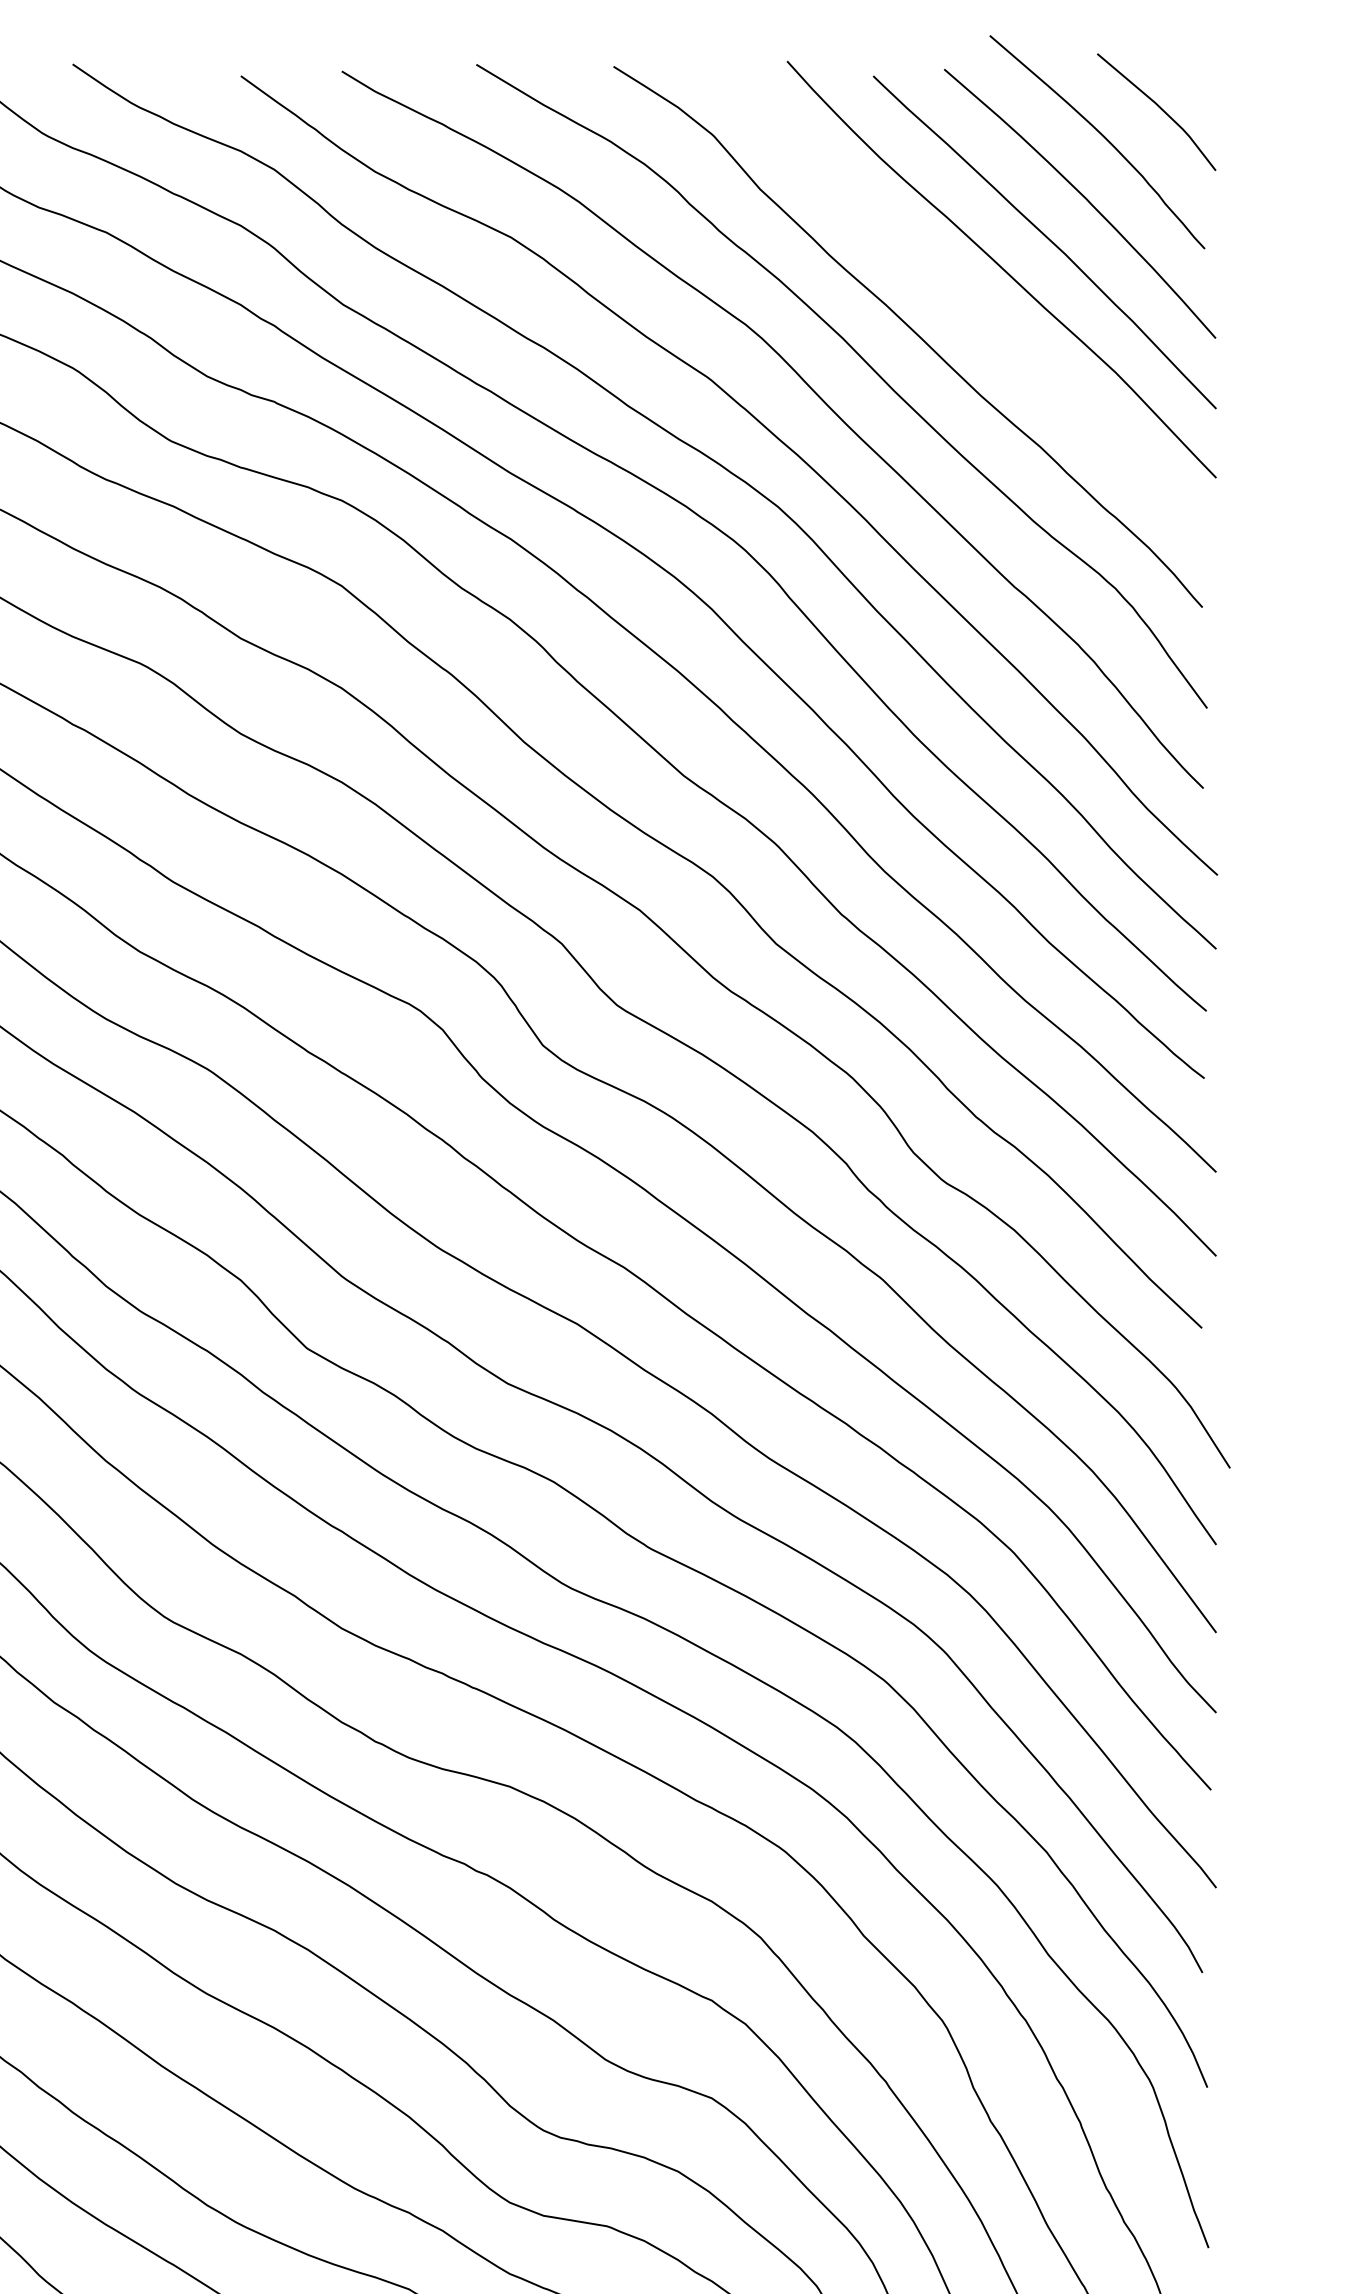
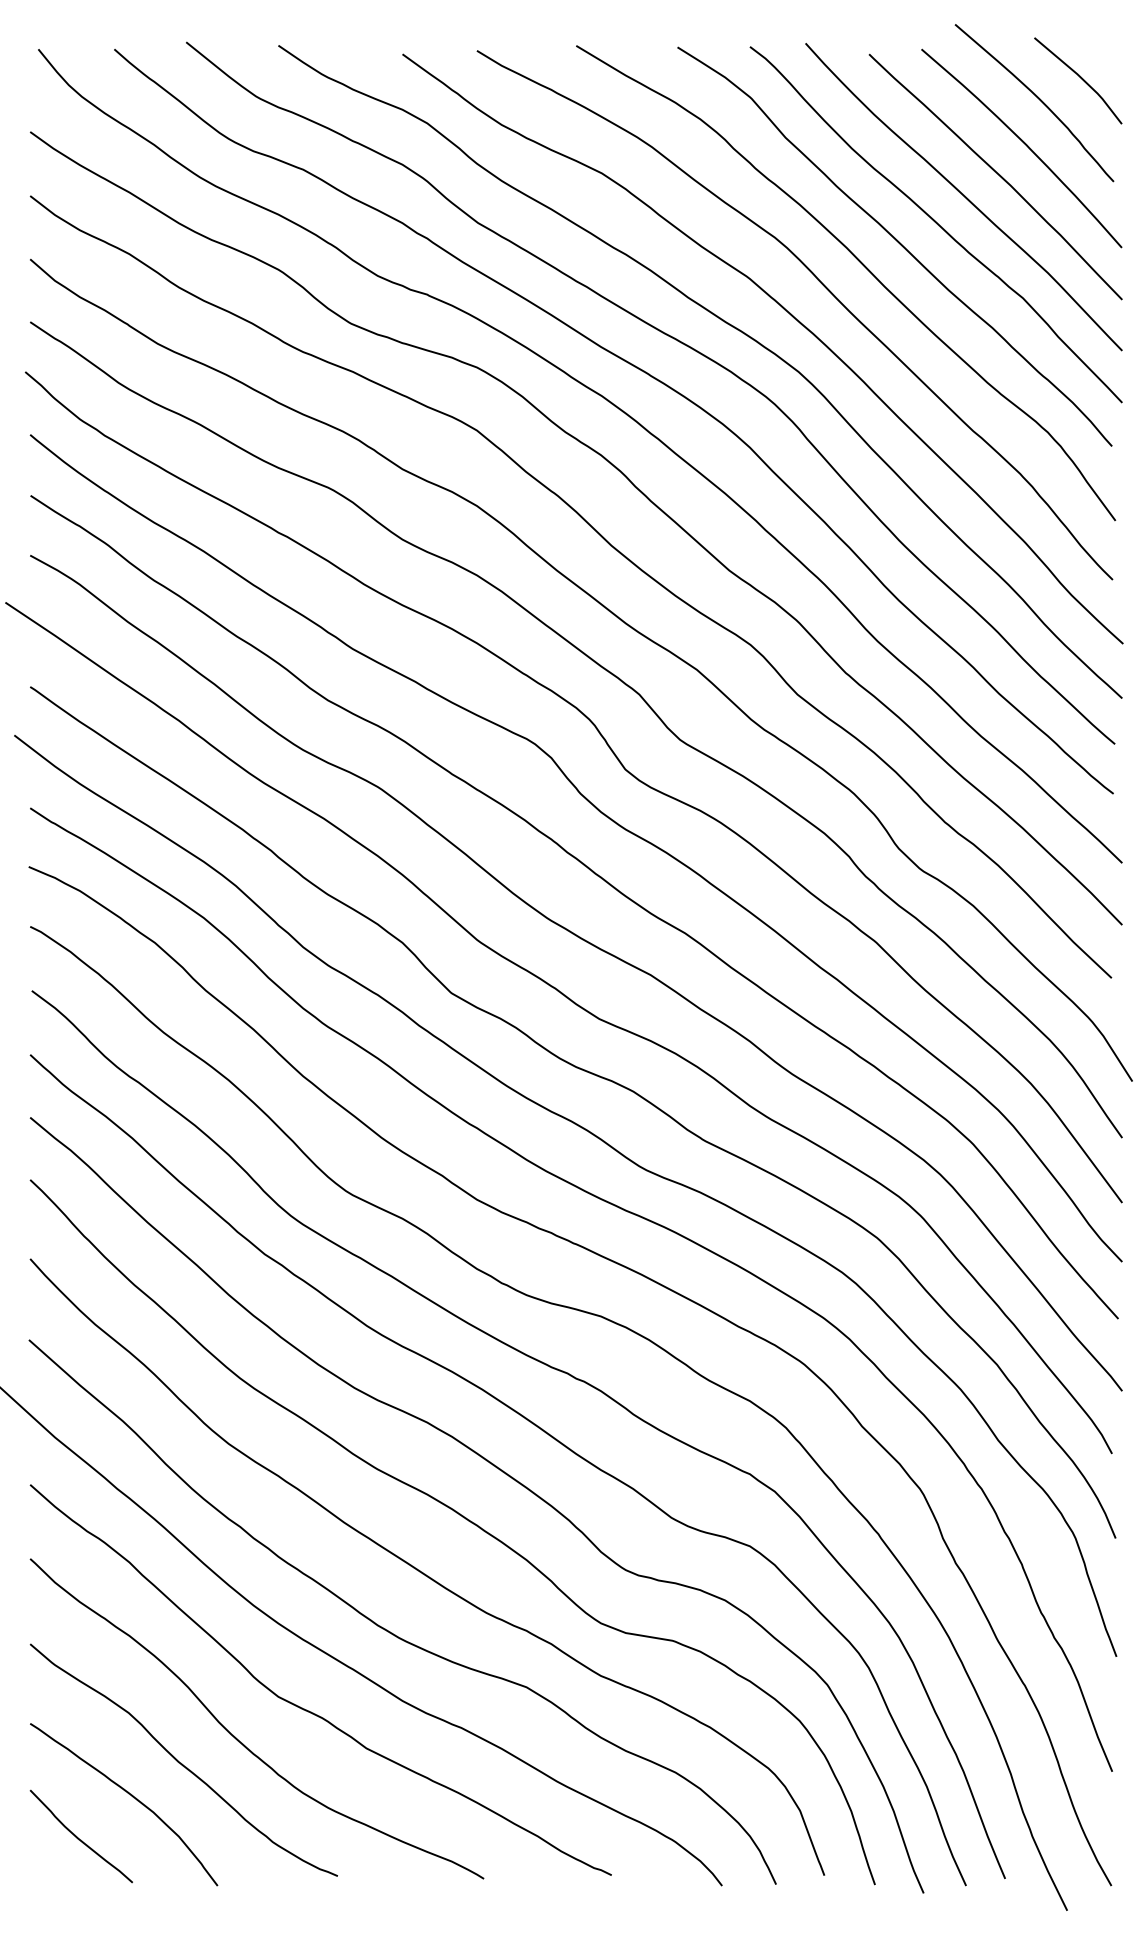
curve: (963, 305) -> (935, 223), added

